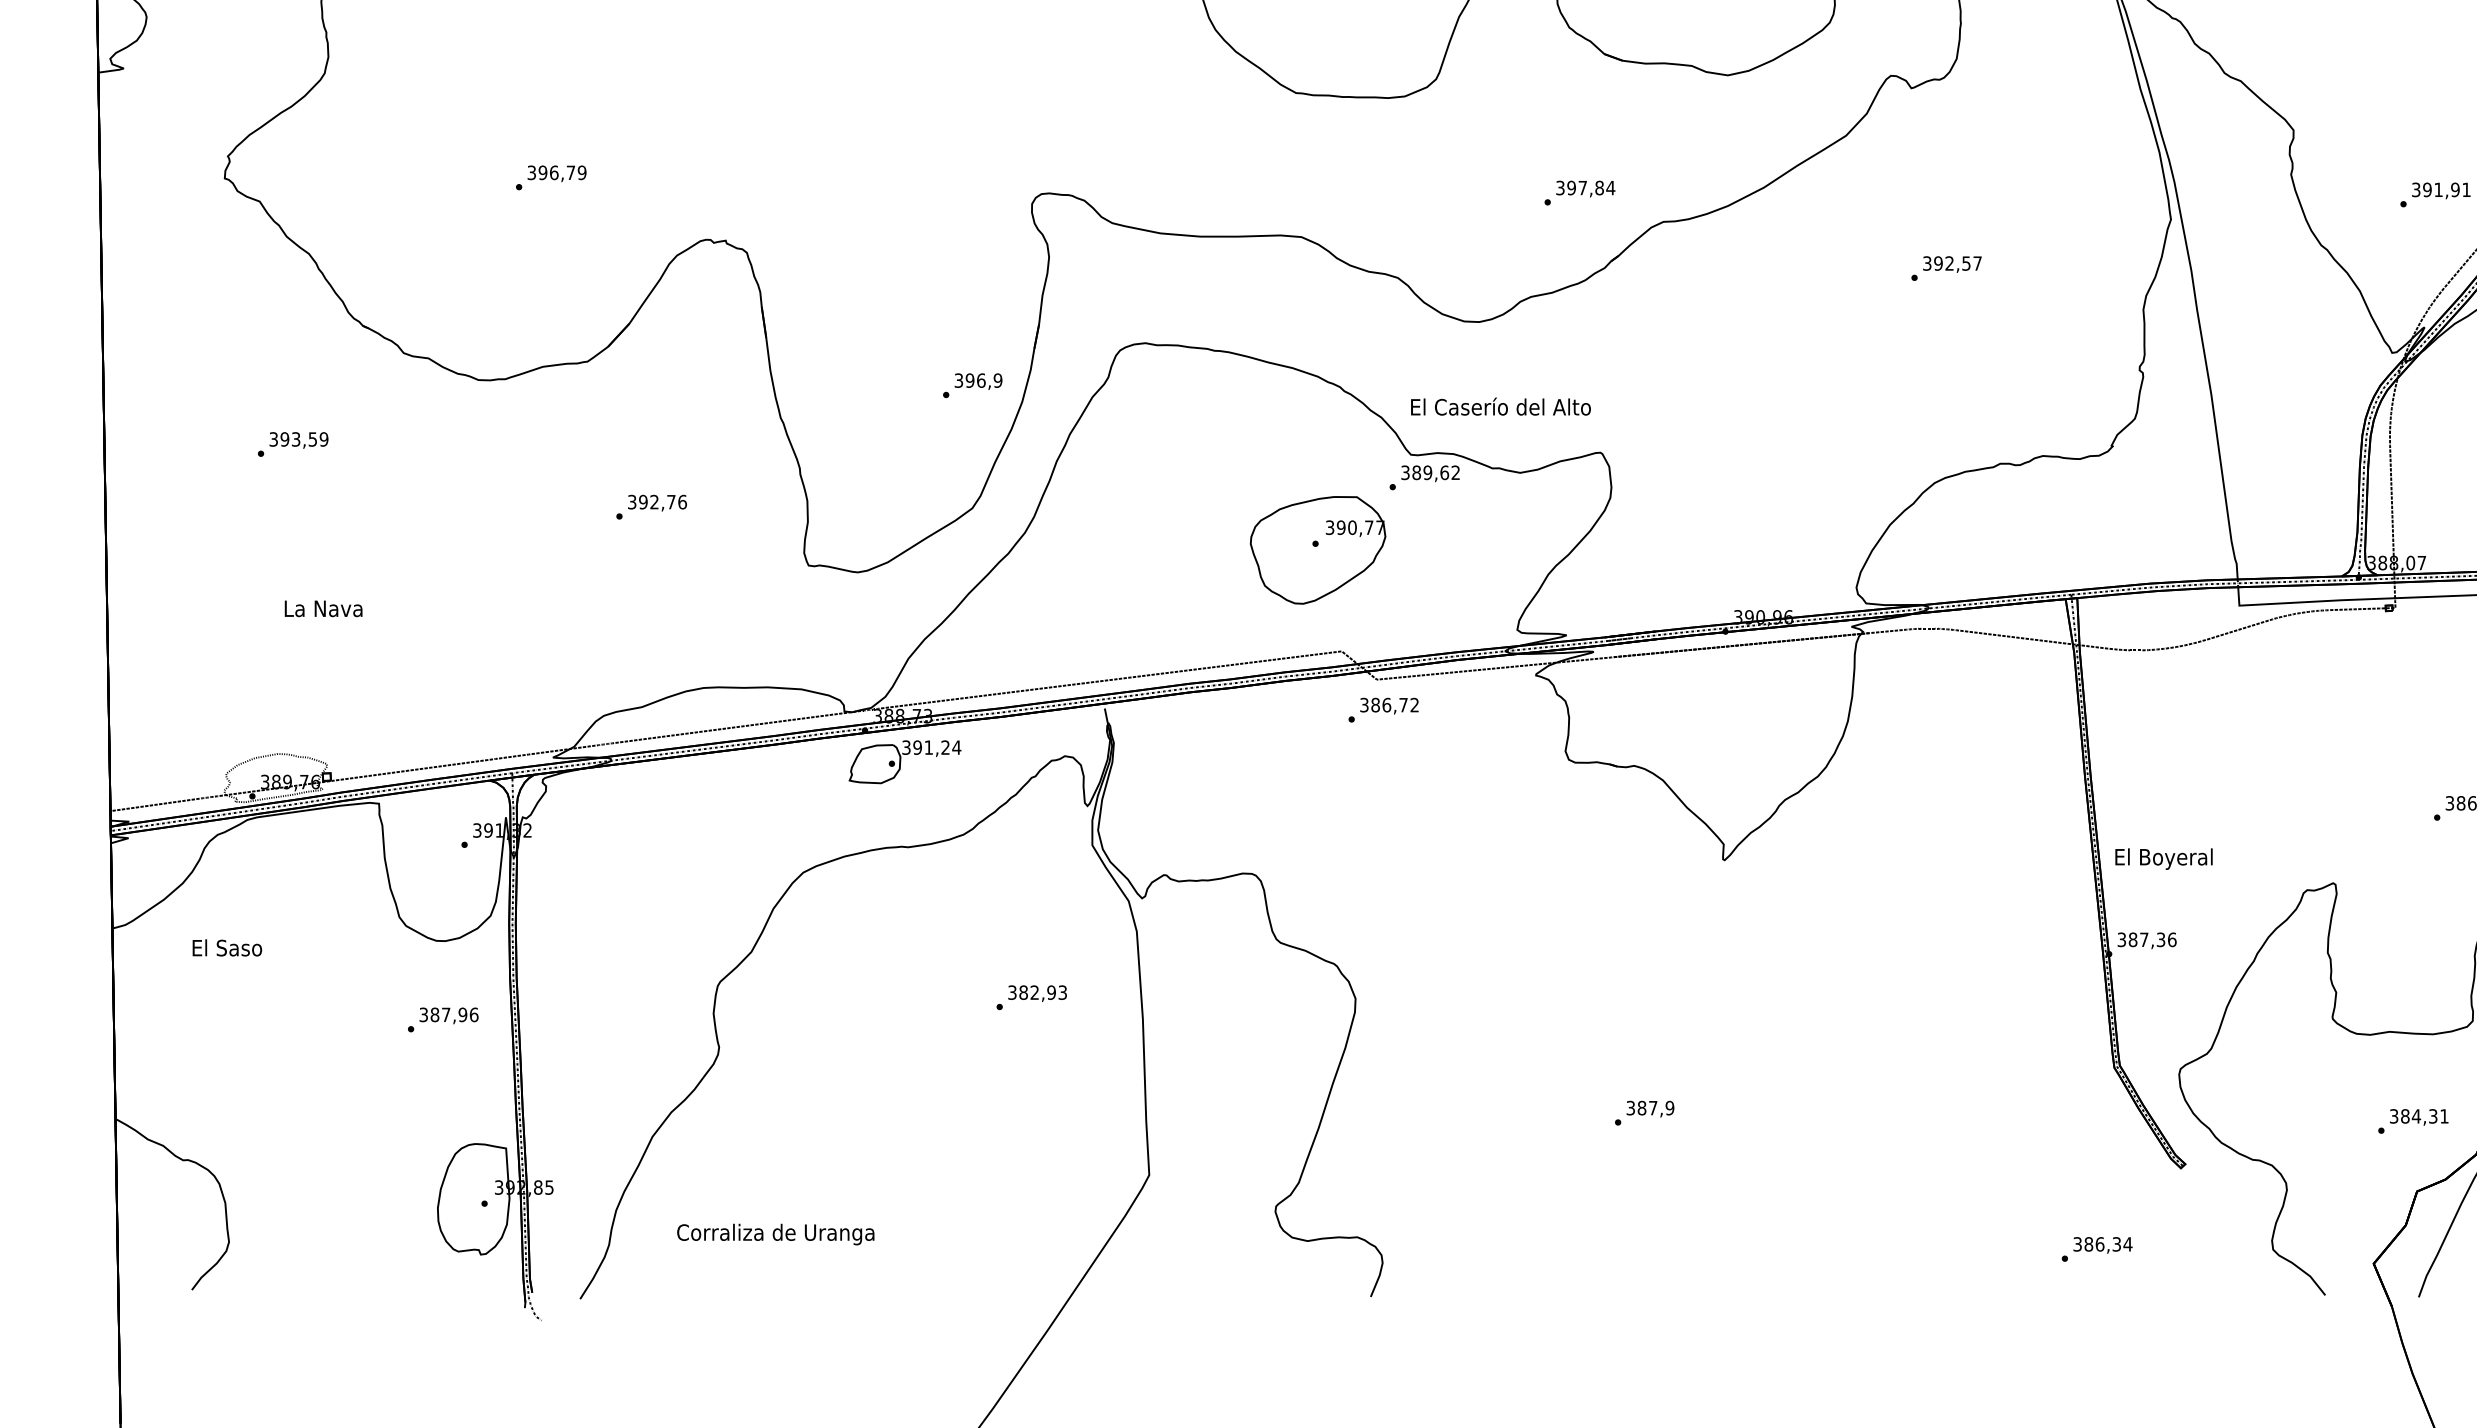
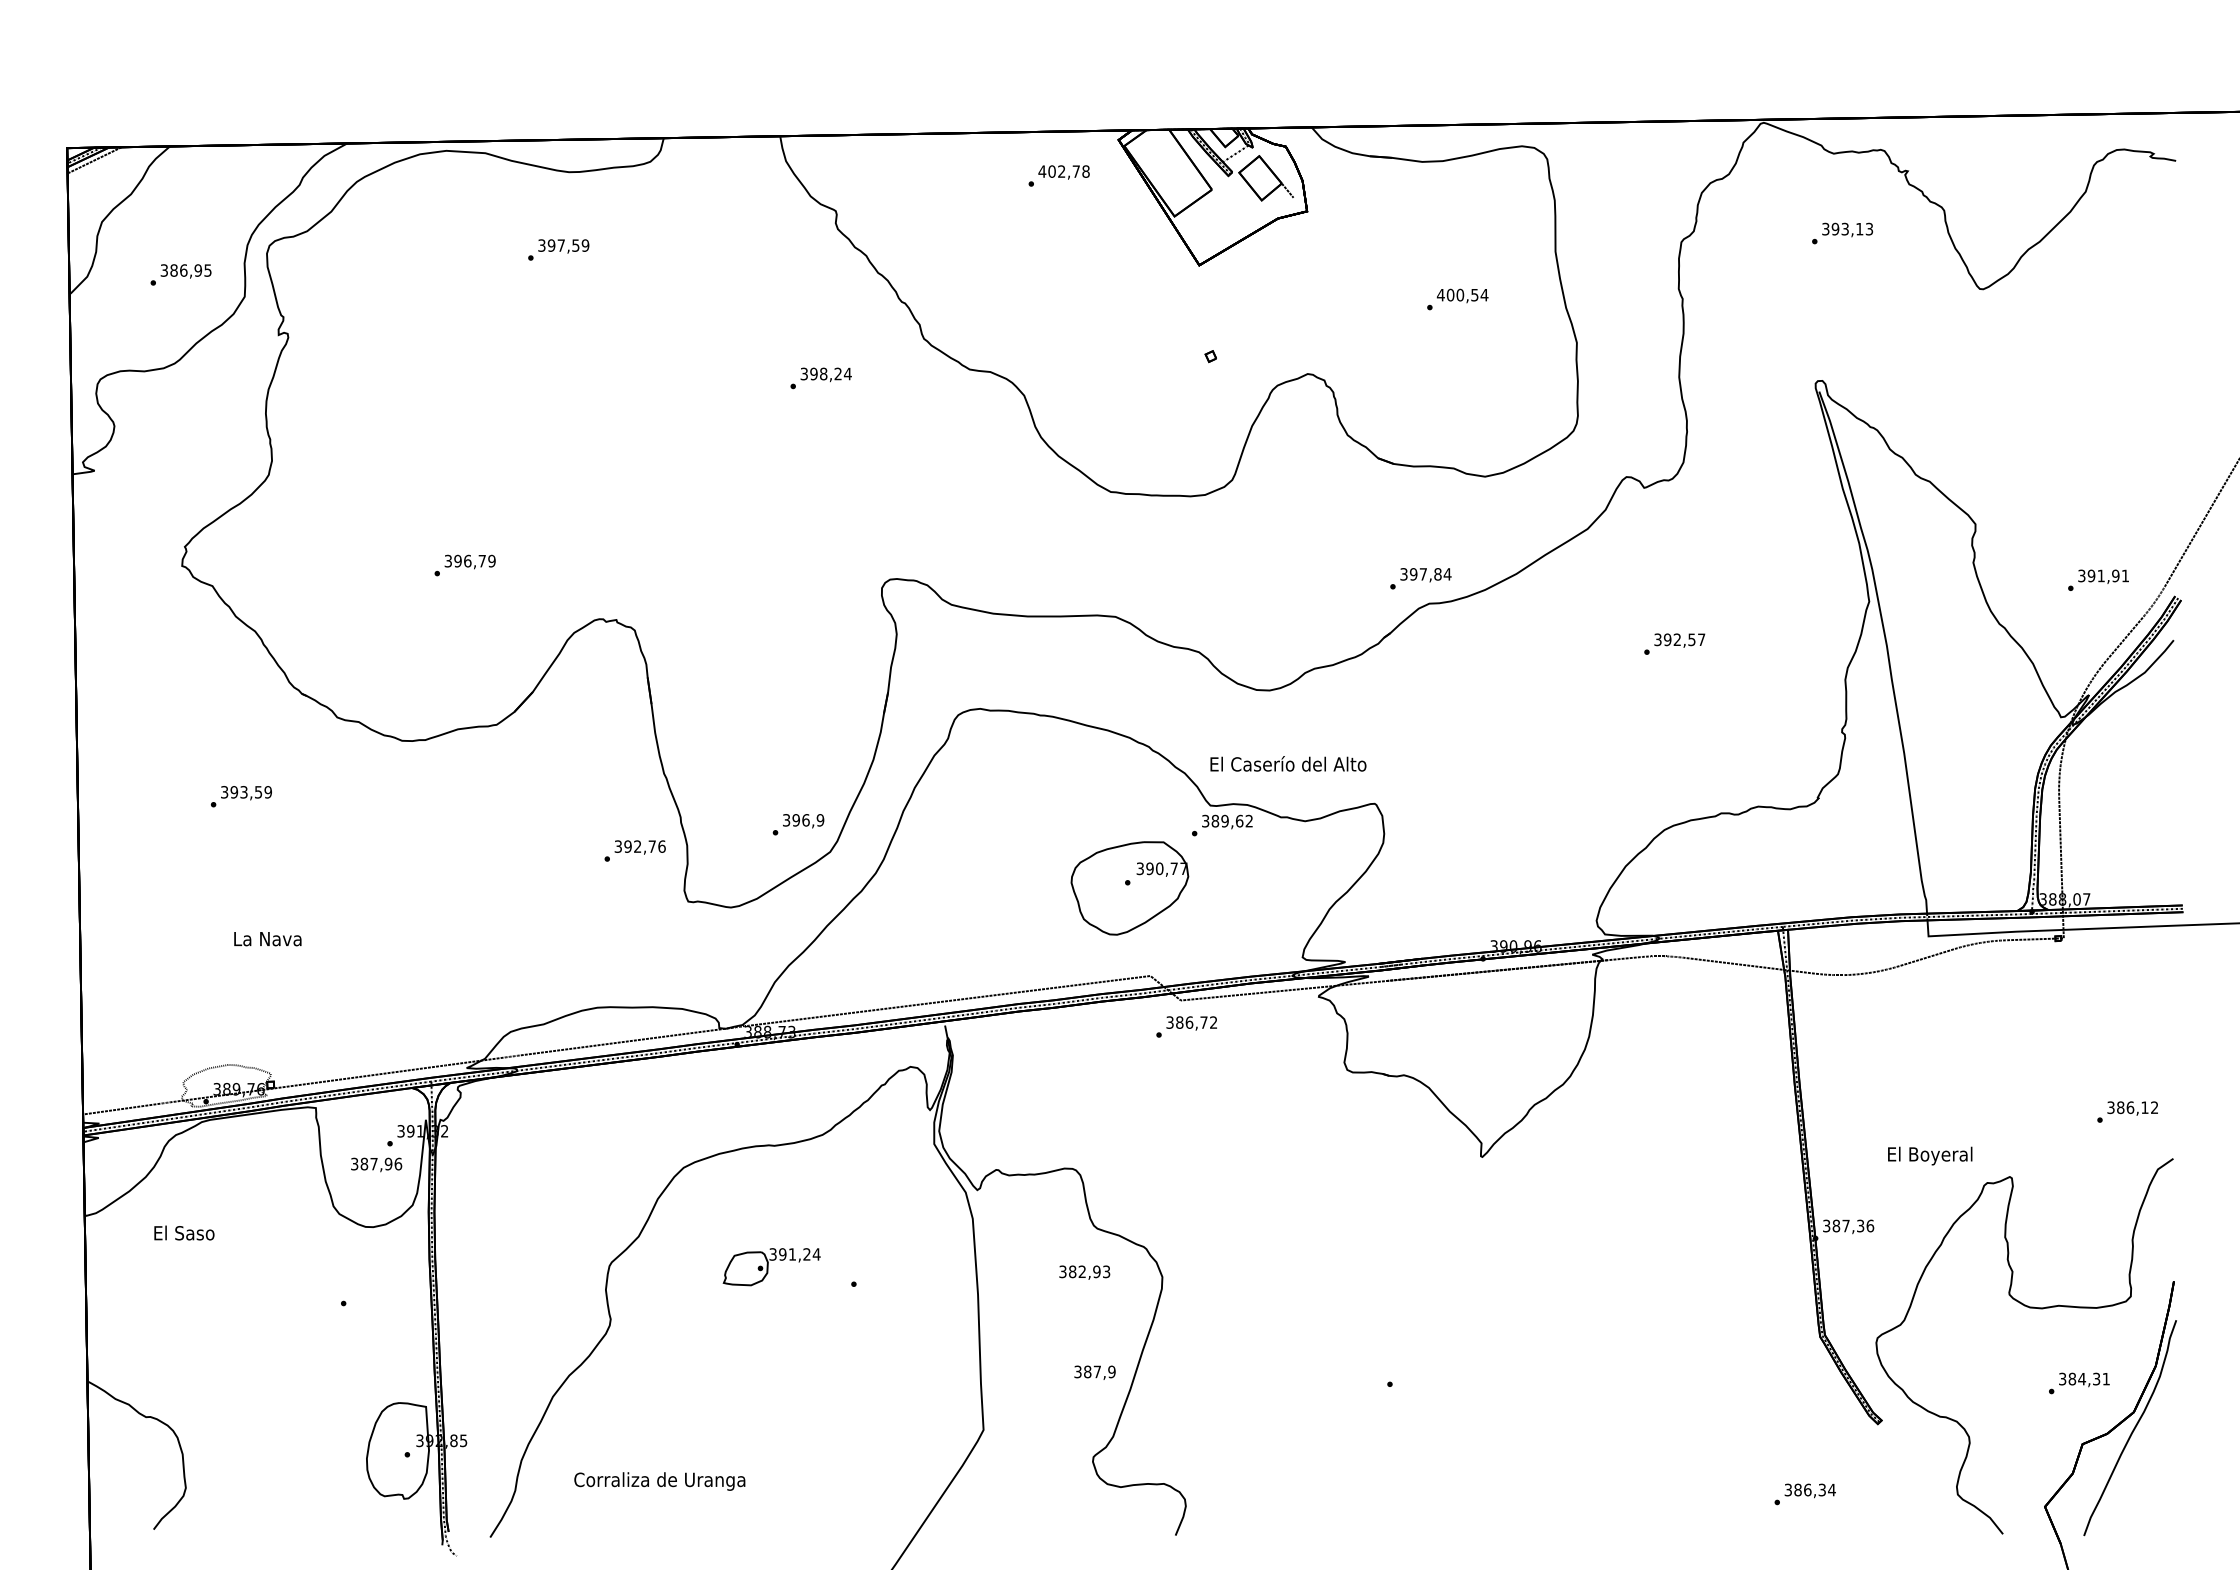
text: (1579, 192) -> (1420, 578), moved
text: (972, 385) -> (798, 824), moved
text: (650, 506) -> (634, 850), moved
part: (904, 762) -> (771, 1267), moved
text: (2164, 858) -> (1930, 1155), moved
text: (1037, 993) -> (1084, 1272), moved
text: (448, 1015) -> (376, 1164), moved
text: (1649, 1108) -> (1094, 1372), moved

